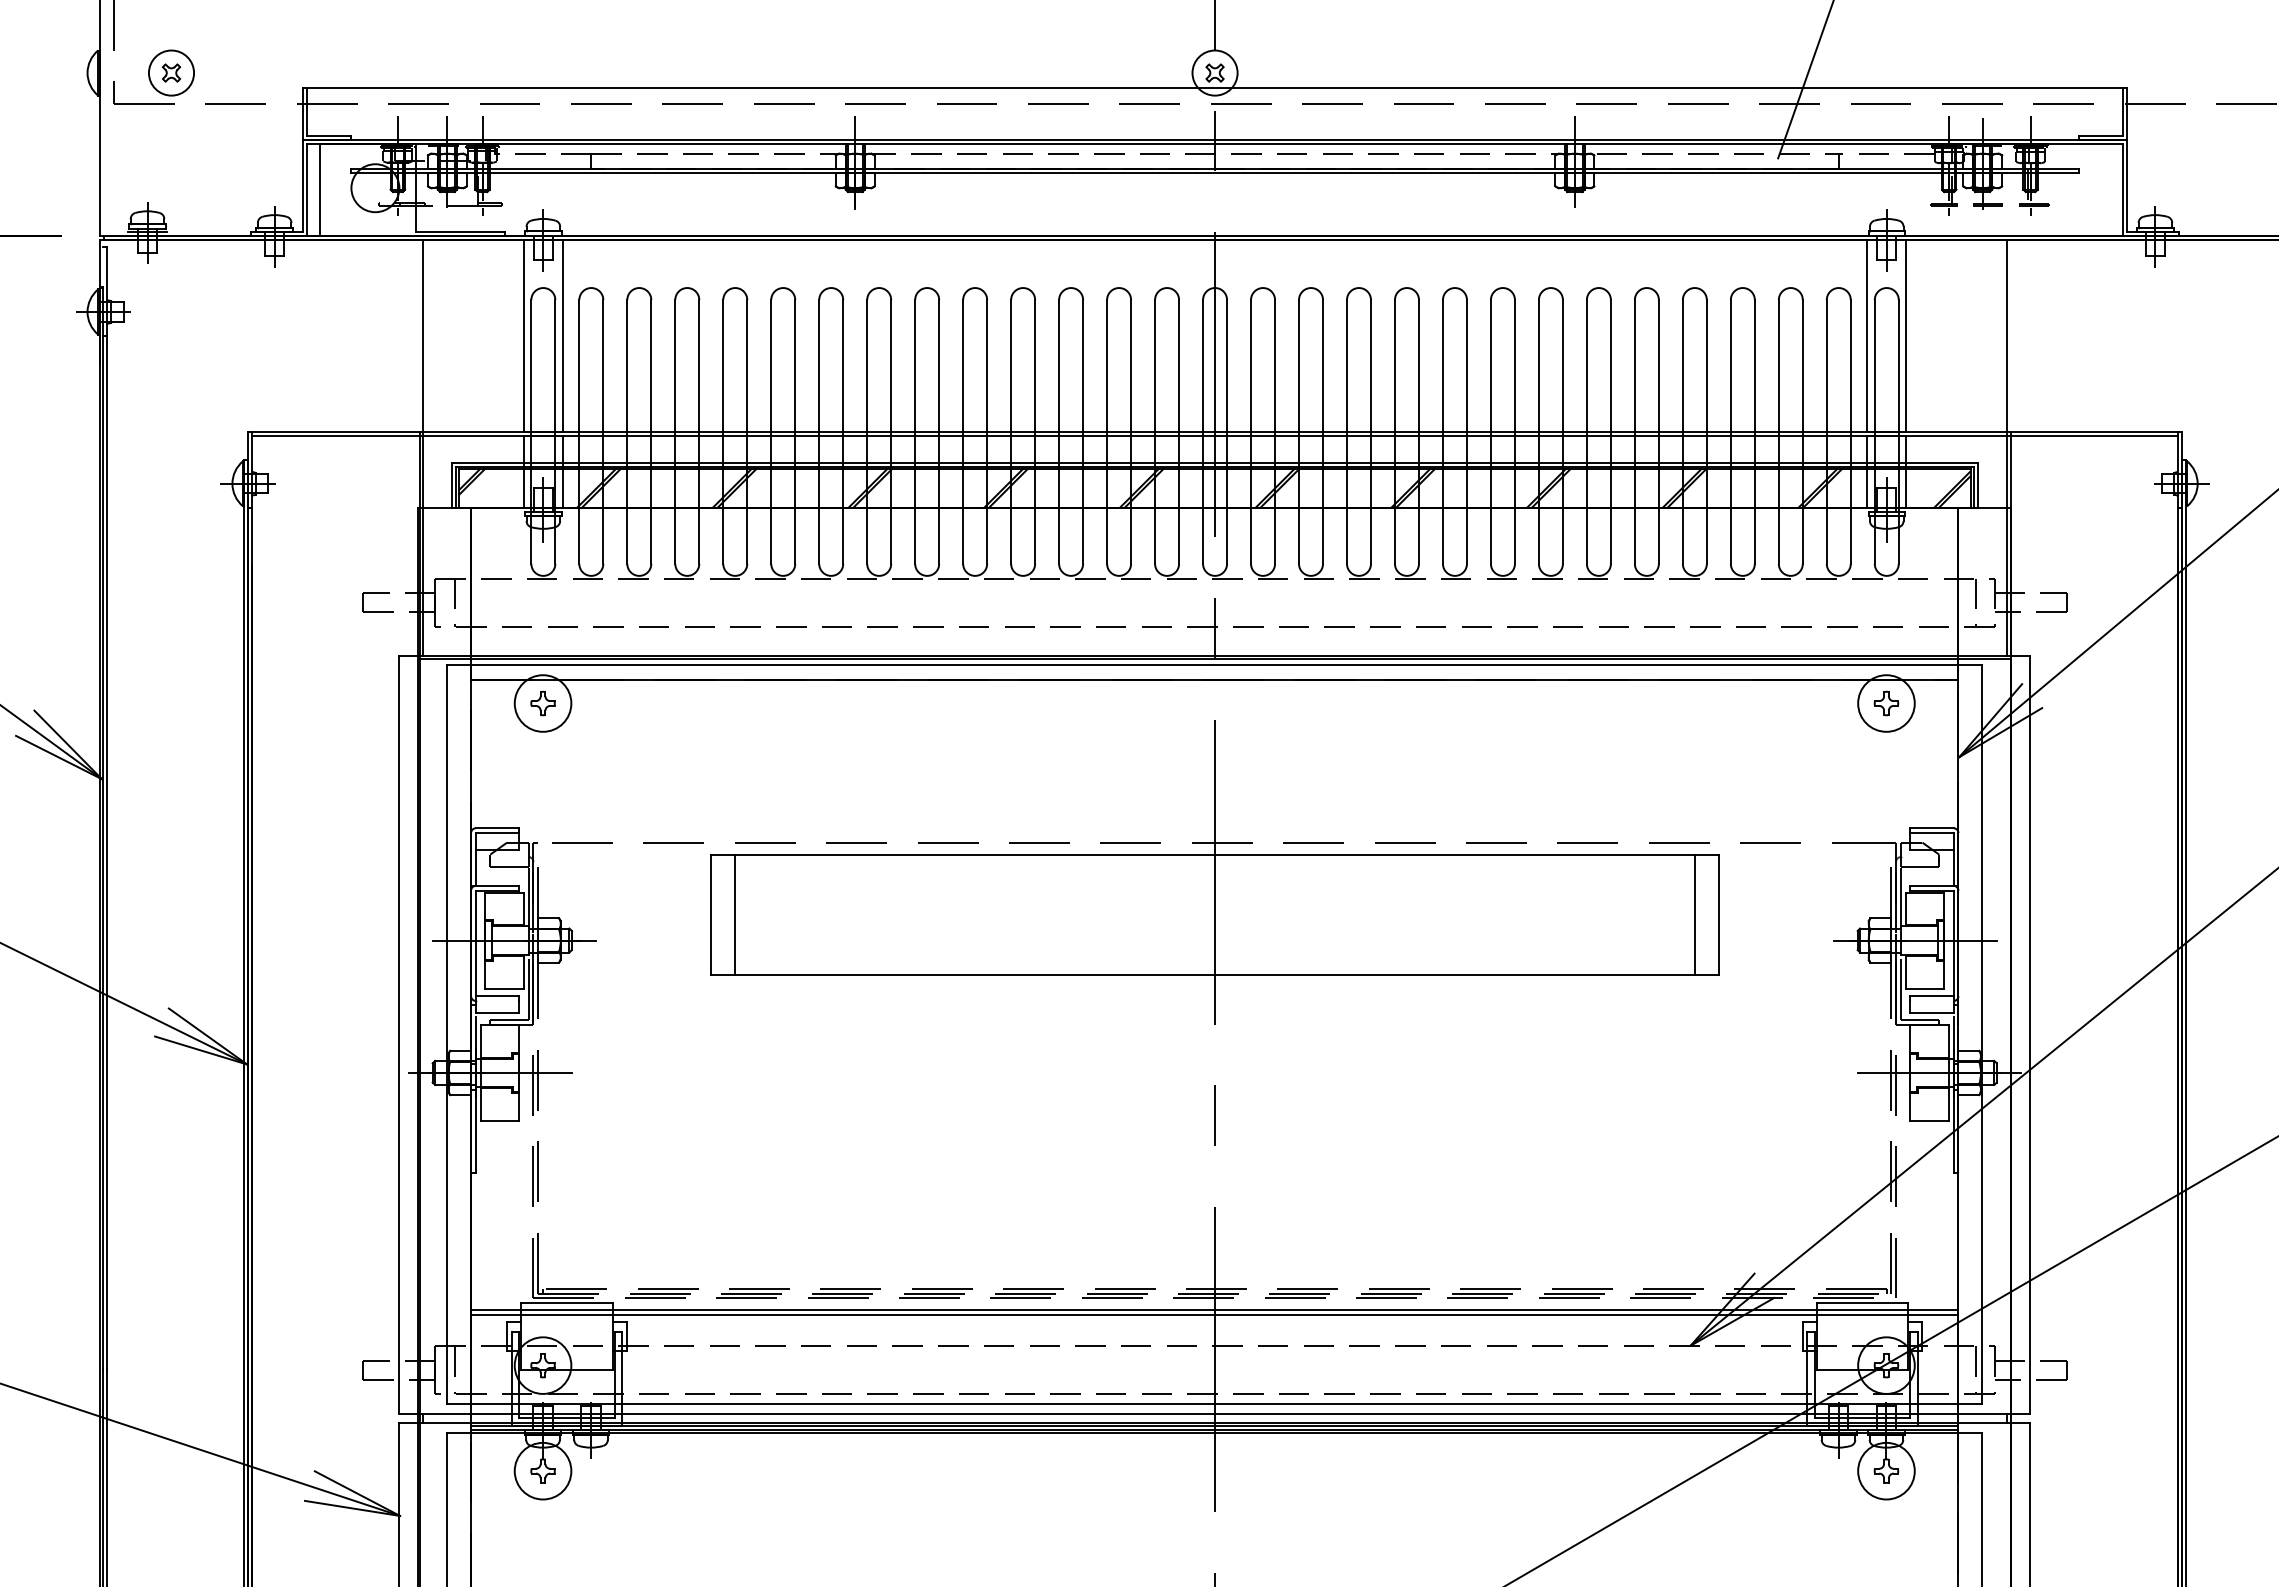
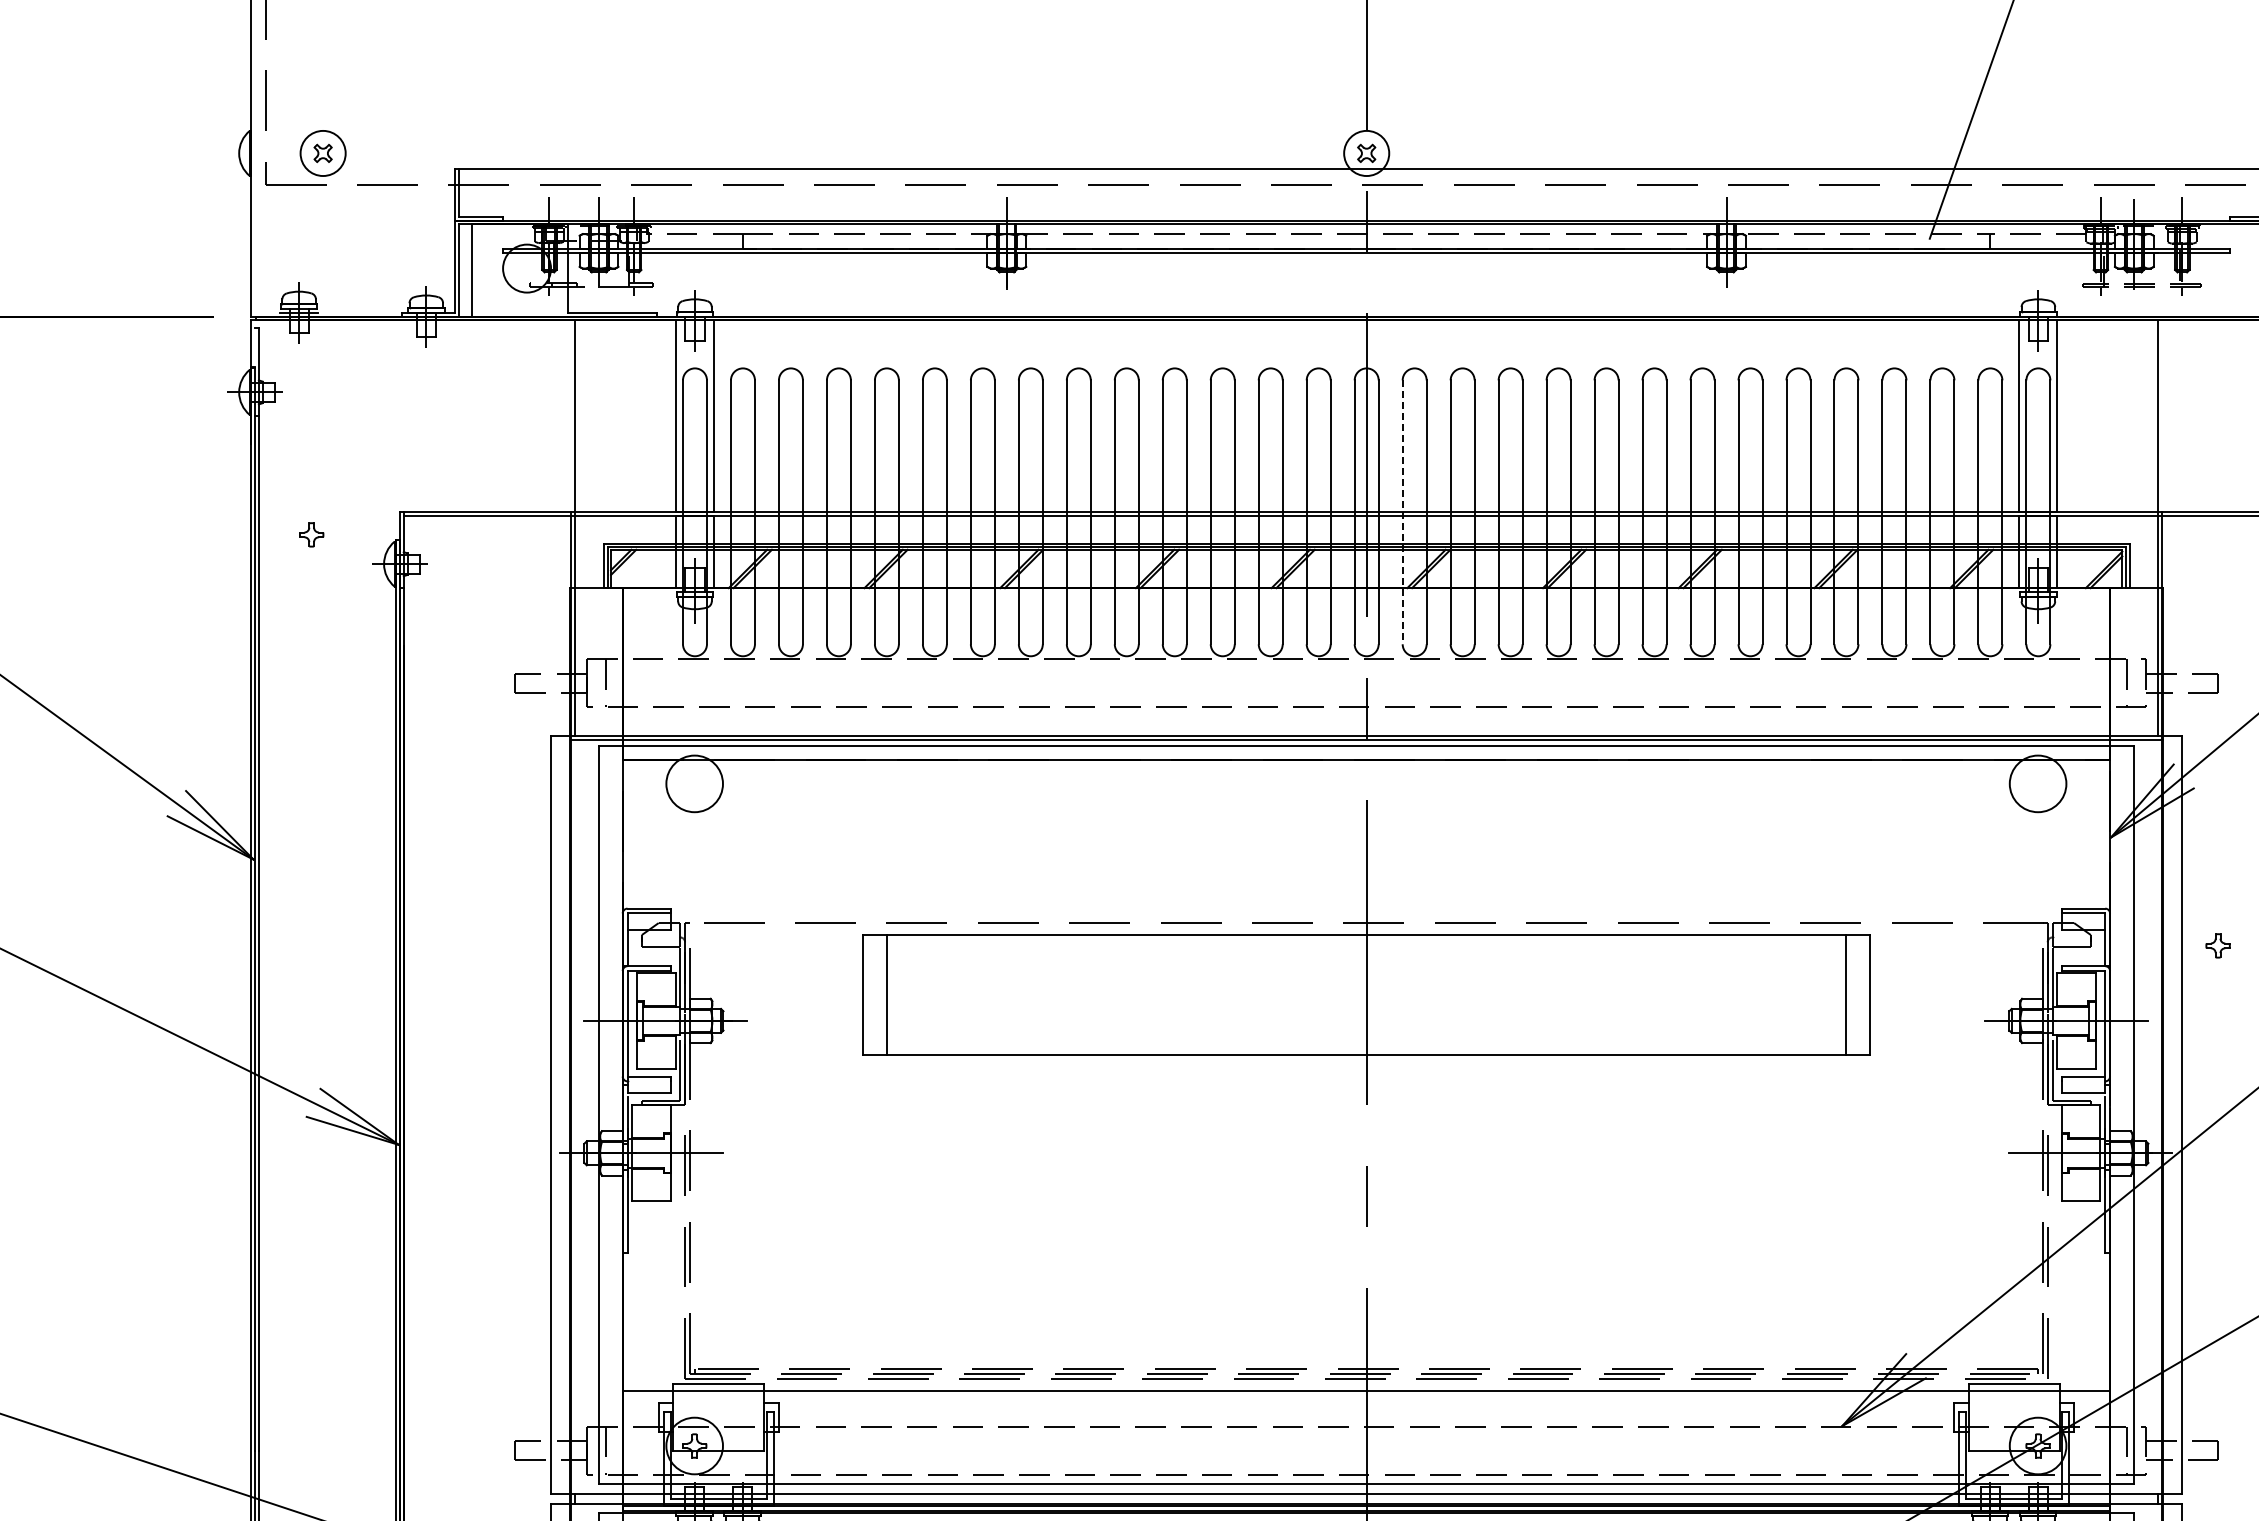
line: (1251, 431) -> (1403, 511), solid -> dashed
part: (542, 703) -> (311, 534), moved
part: (1886, 703) -> (2218, 945), moved
line: (1214, 1315) -> (1366, 1395), removed

